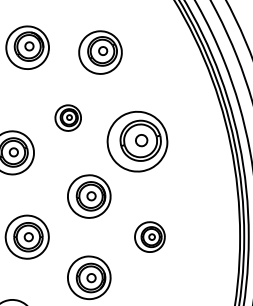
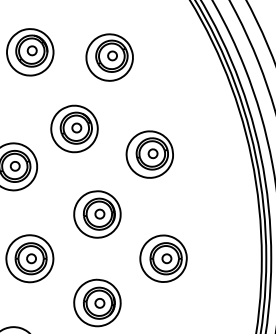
part: (68, 117) -> (74, 128), size x1.67
part: (137, 141) -> (149, 154), size x0.71
part: (149, 236) -> (163, 258), size x1.43

